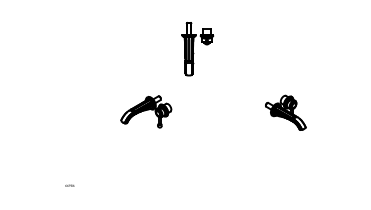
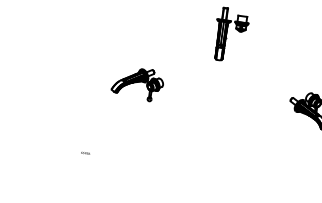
part: (146, 111) -> (138, 83), moved

